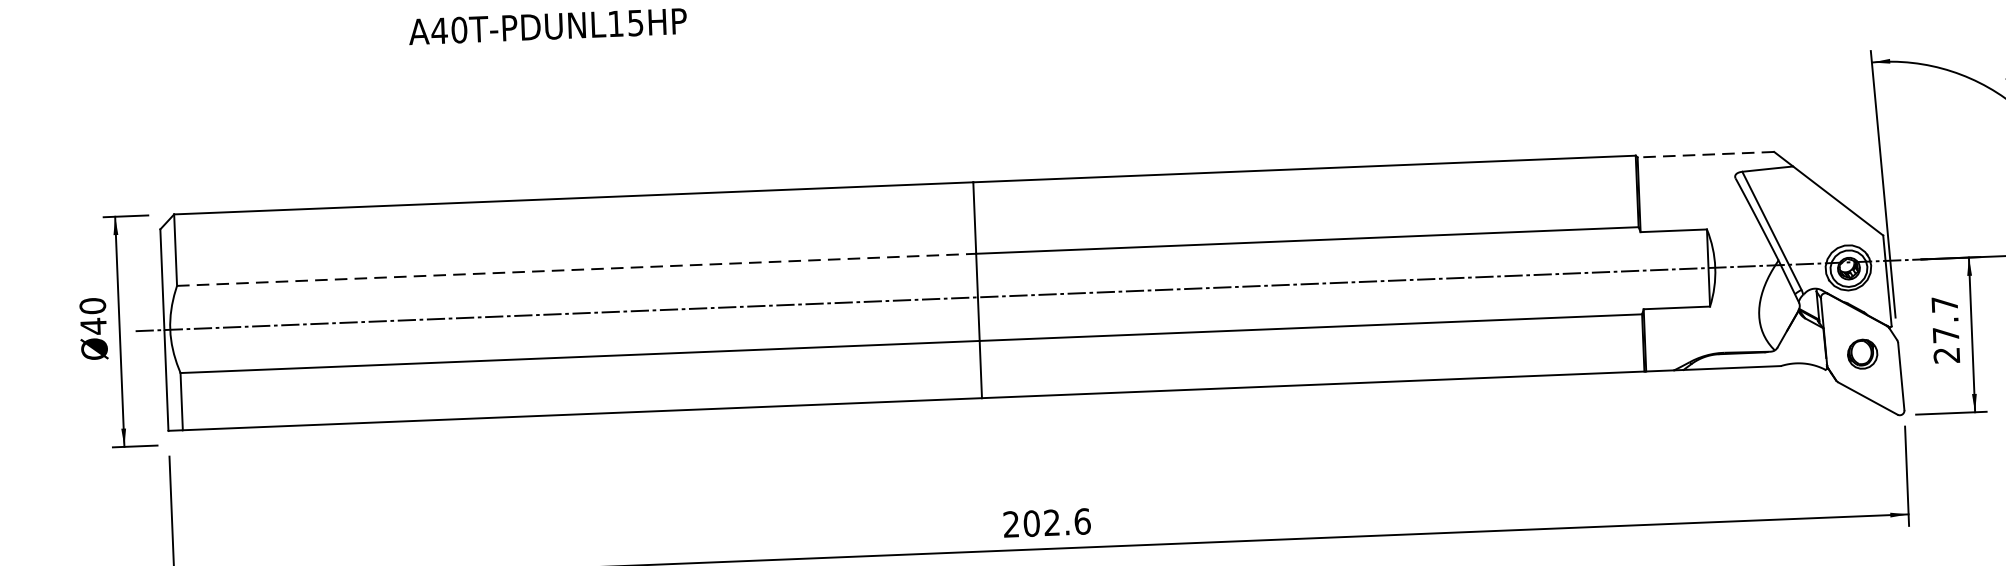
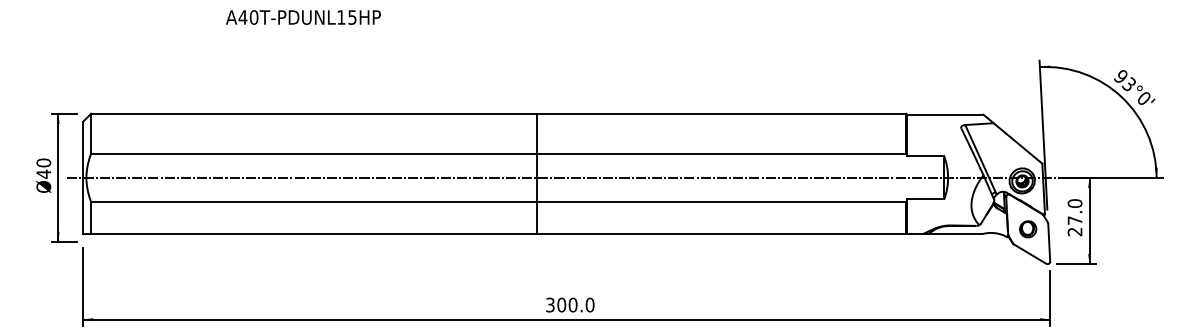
line: (1704, 154) -> (944, 114), dashed -> solid
line: (577, 269) -> (314, 153), dashed -> solid
text: (1943, 304) -> (1074, 203), 27.7 -> 27.0
text: (1047, 521) -> (570, 304), 202.6 -> 300.0

